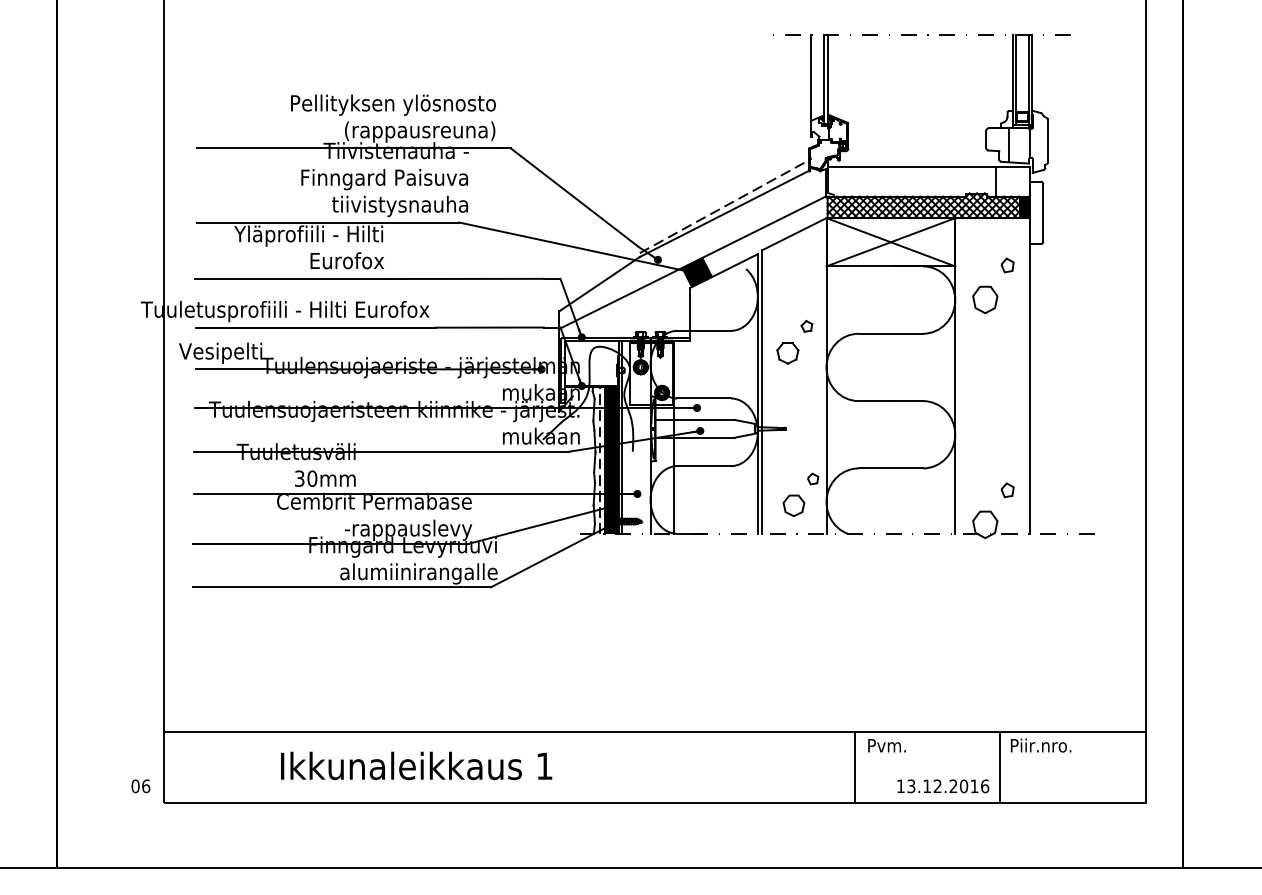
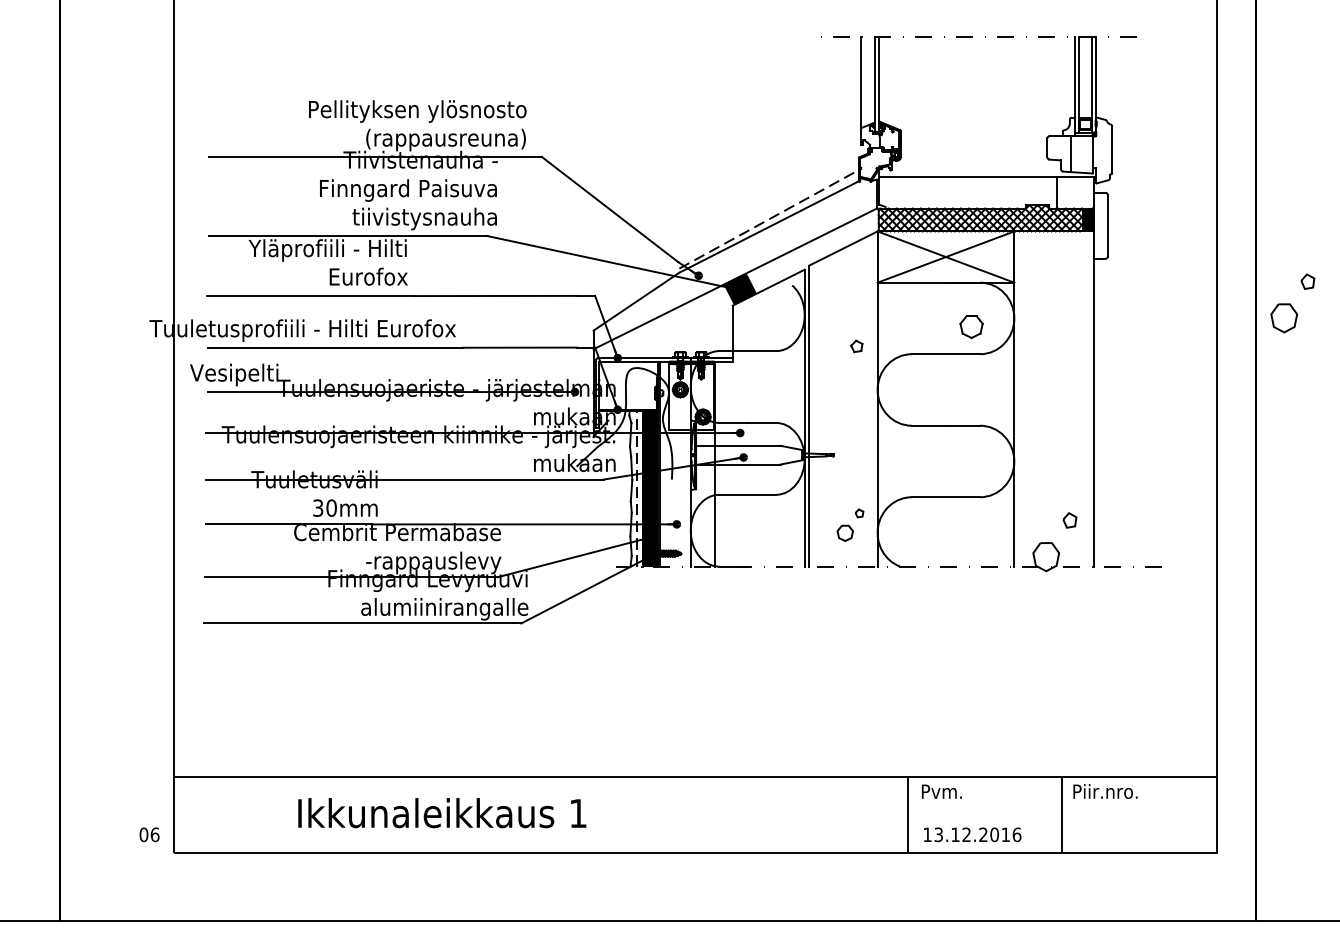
part: (993, 285) -> (1292, 303), moved
part: (787, 353) -> (971, 327), moved
part: (800, 494) -> (850, 524), size x0.7
text: (943, 786) -> (972, 834), moved

